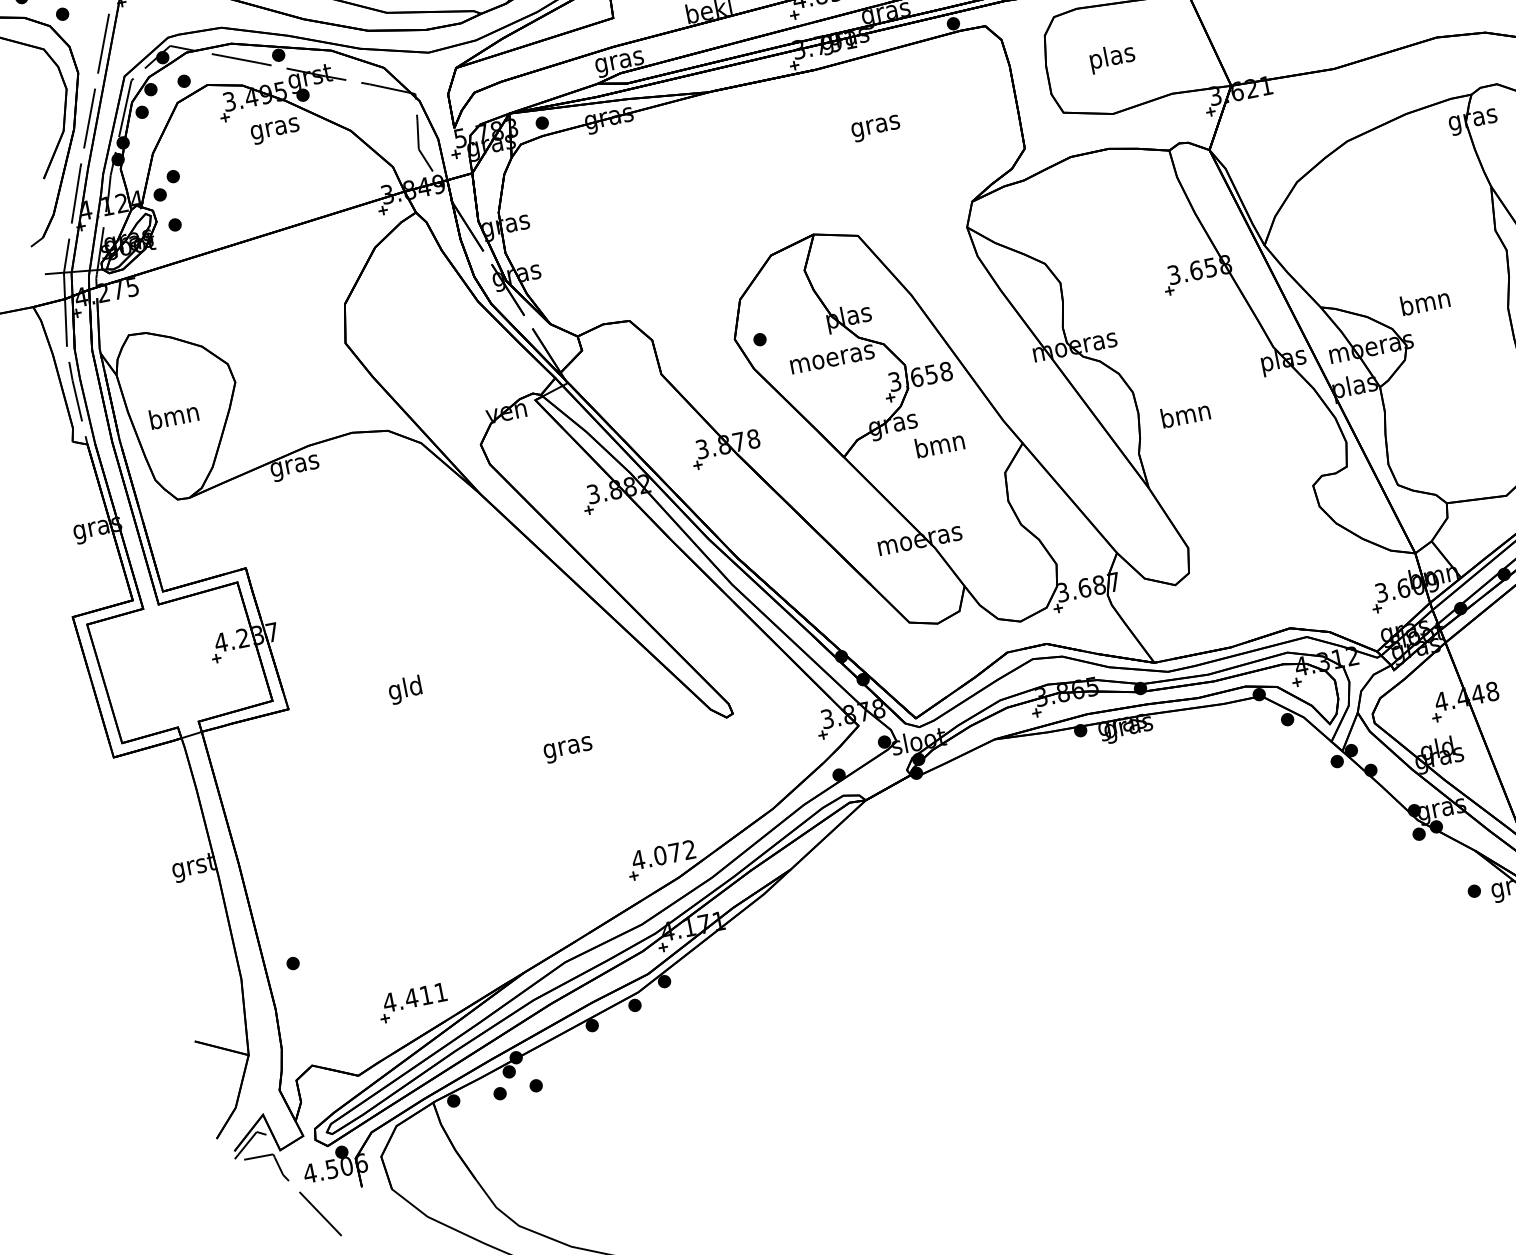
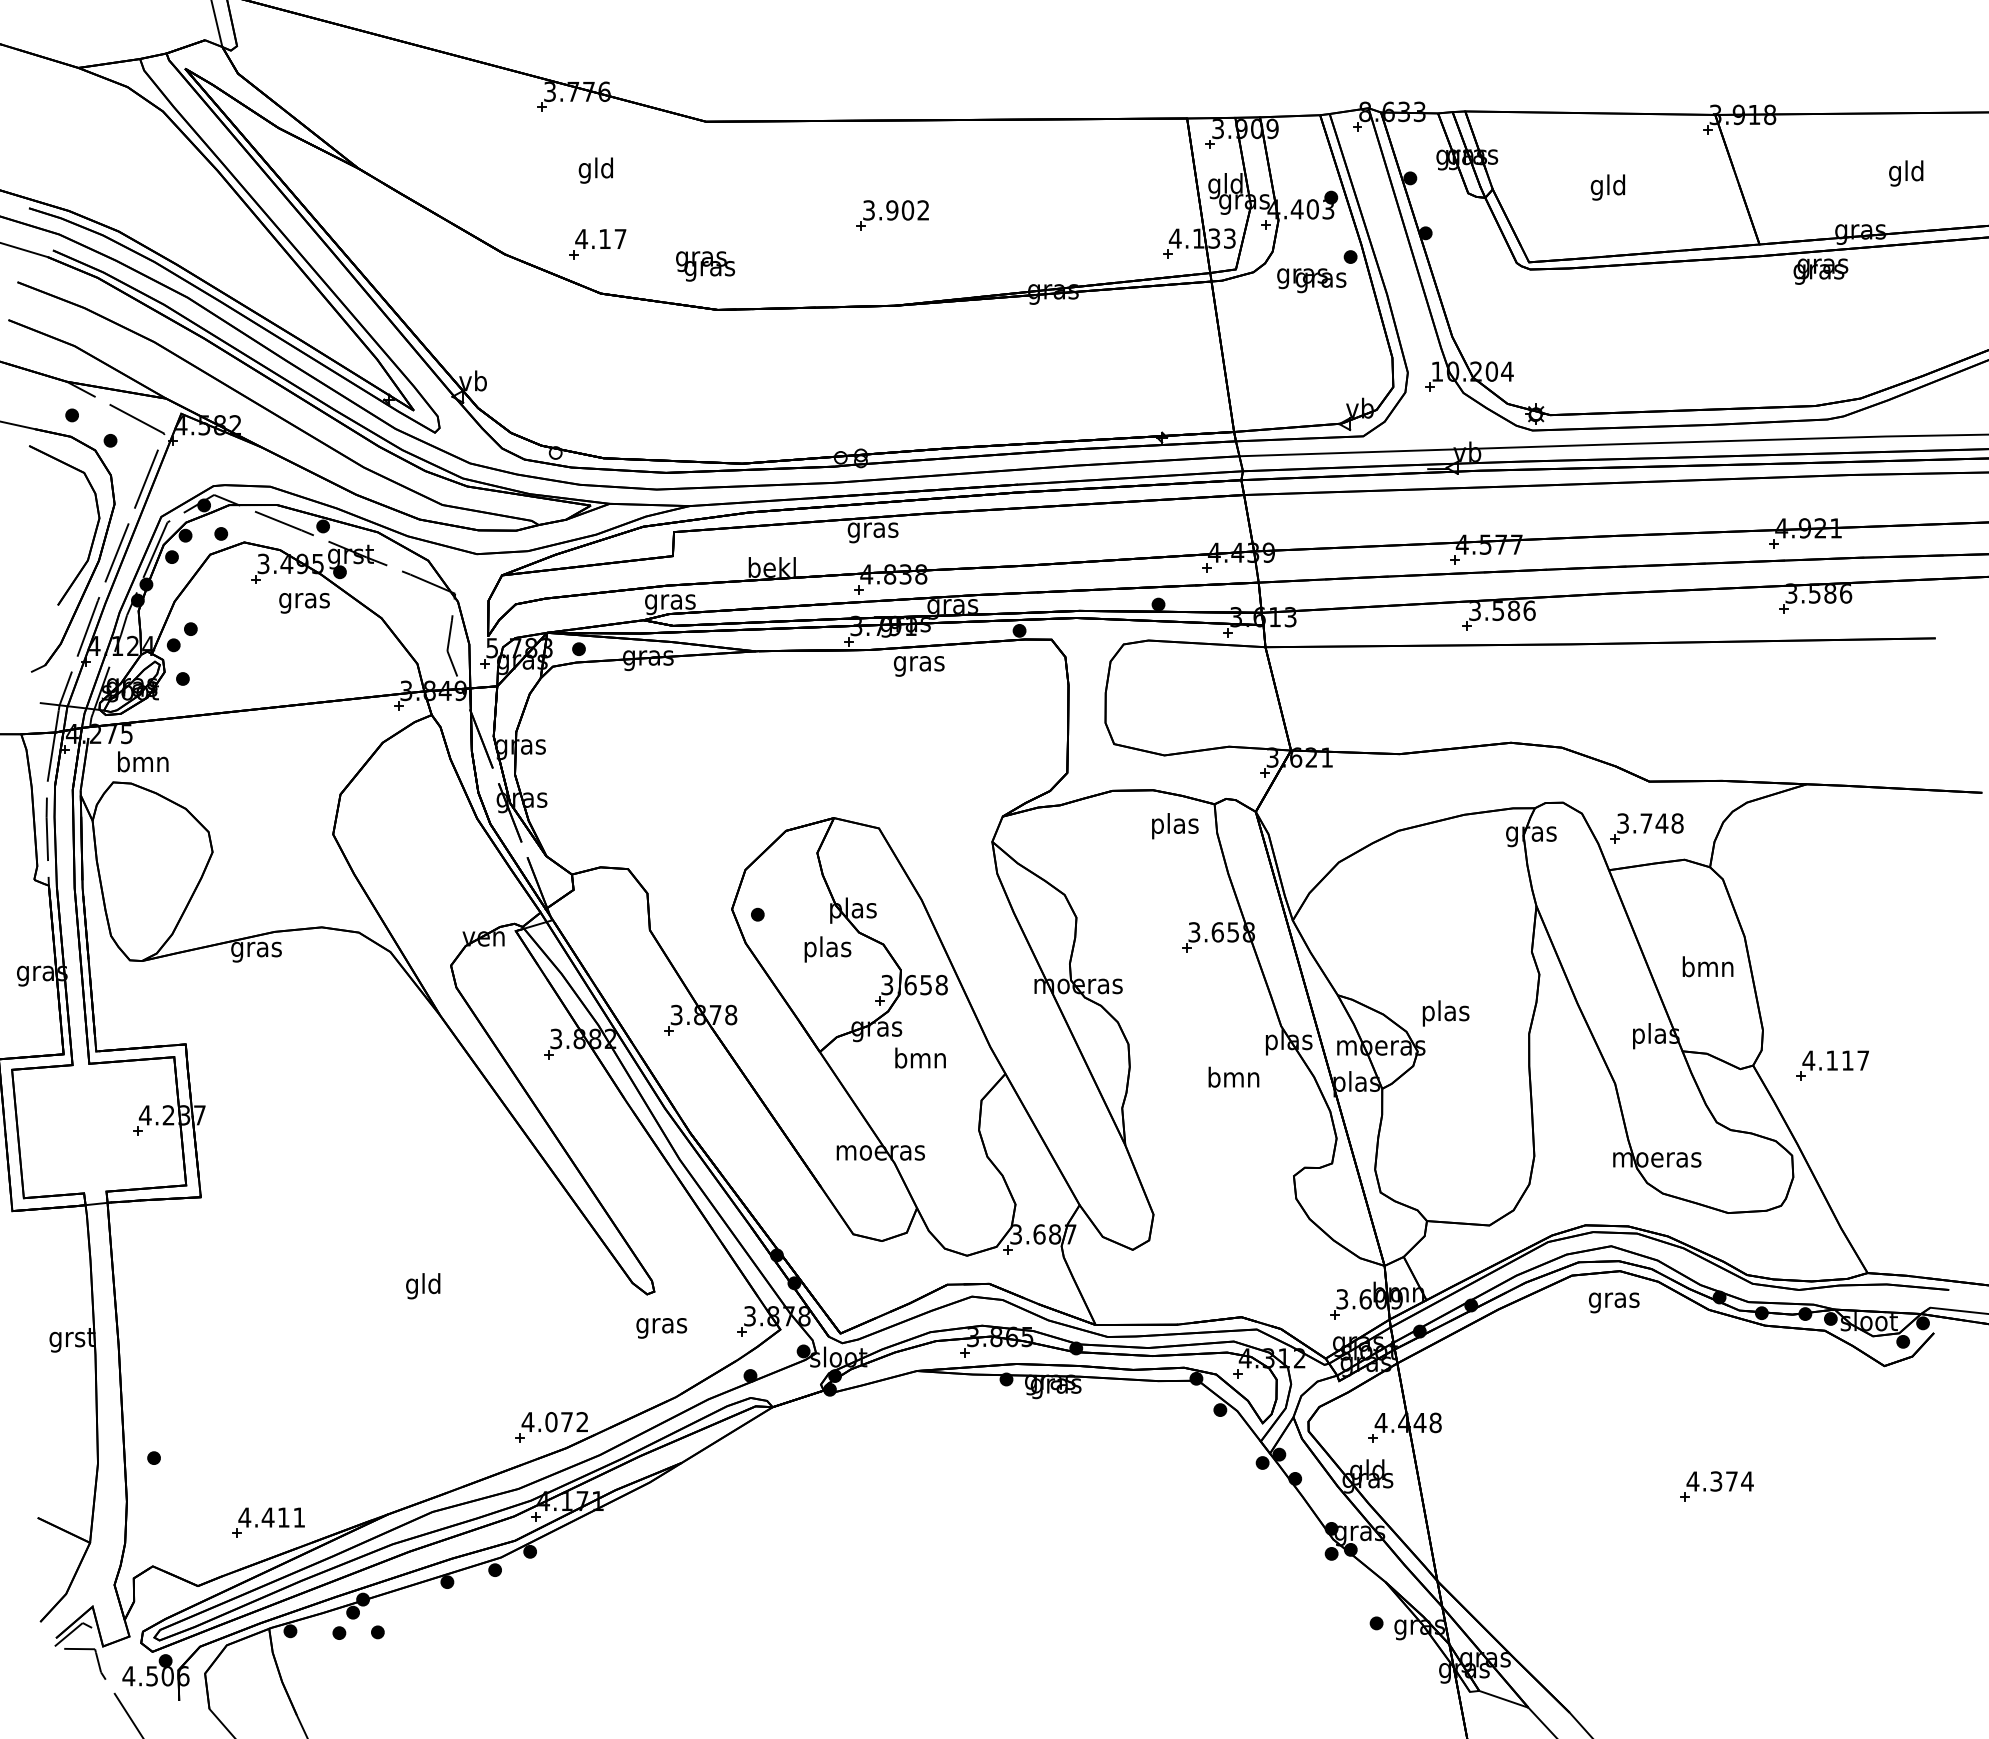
text: (1112, 58) -> (1175, 826), moved
text: (876, 128) -> (919, 666), moved
text: (1425, 304) -> (1445, 1013), bmn -> plas
text: (833, 359) -> (828, 949), moeras -> plas
text: (1185, 413) -> (1233, 1076), moved
text: (174, 415) -> (143, 761), moved
text: (405, 690) -> (423, 1286), moved
text: (568, 750) -> (661, 1328), moved

